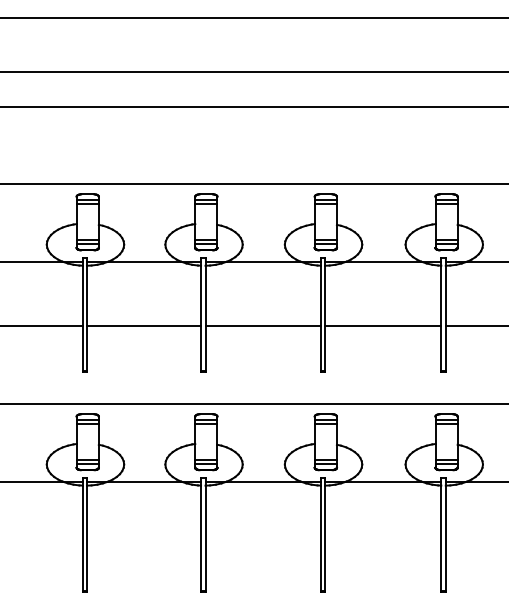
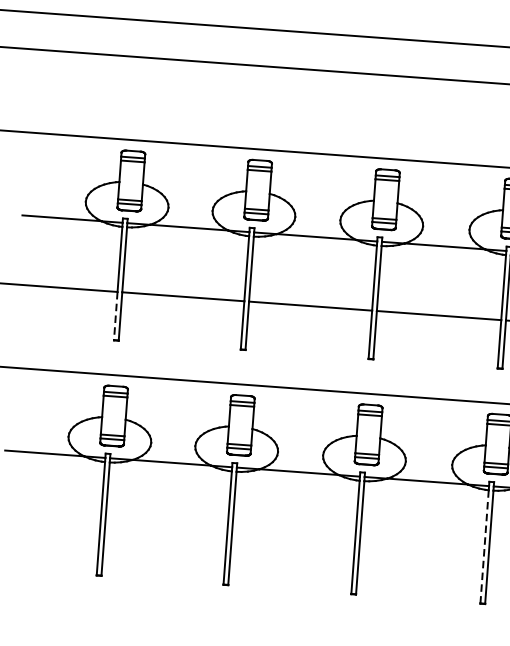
line: (82, 349) -> (115, 316), solid -> dashed
line: (441, 538) -> (484, 546), solid -> dashed

